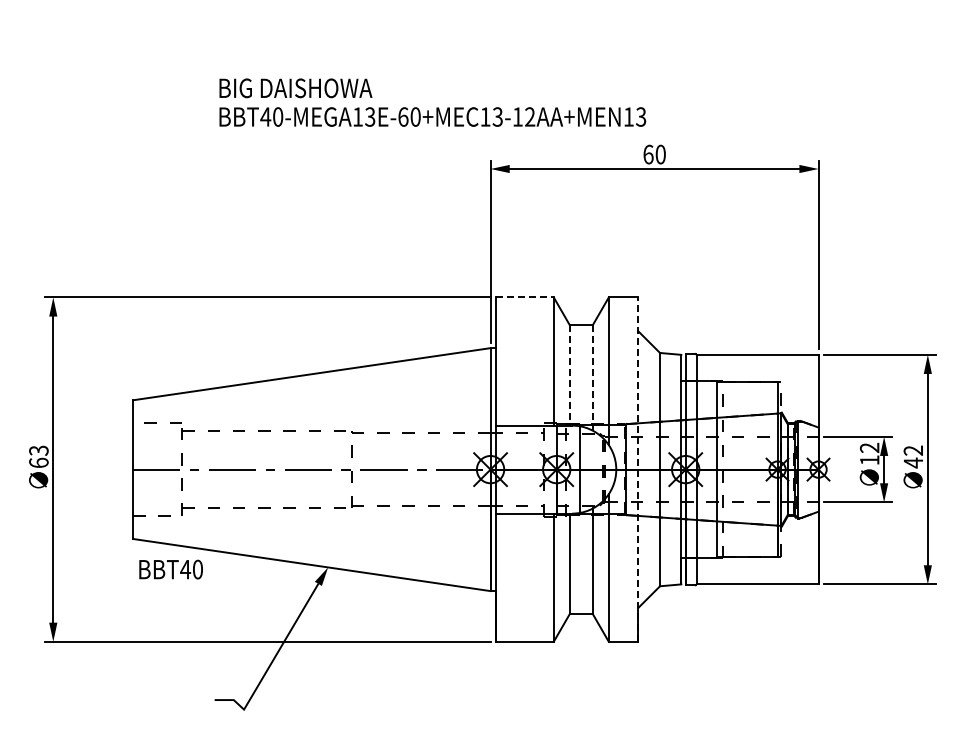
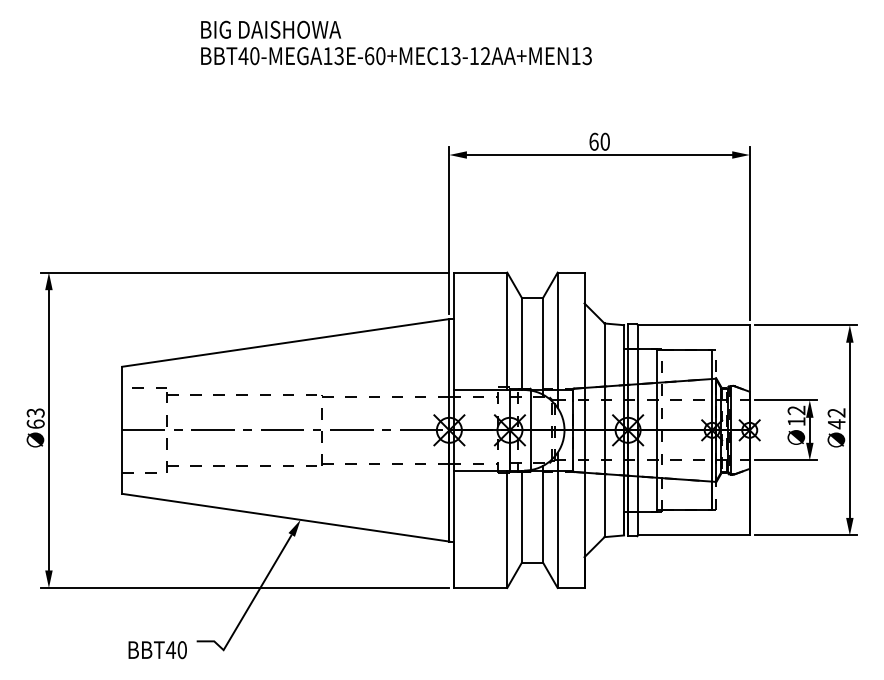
text: (432, 102) -> (396, 42), moved
line: (524, 297) -> (480, 272), dashed -> solid
line: (569, 375) -> (521, 344), dashed -> solid
line: (593, 377) -> (543, 345), dashed -> solid
line: (638, 469) -> (584, 430), dashed -> solid
text: (170, 569) -> (157, 649), moved

